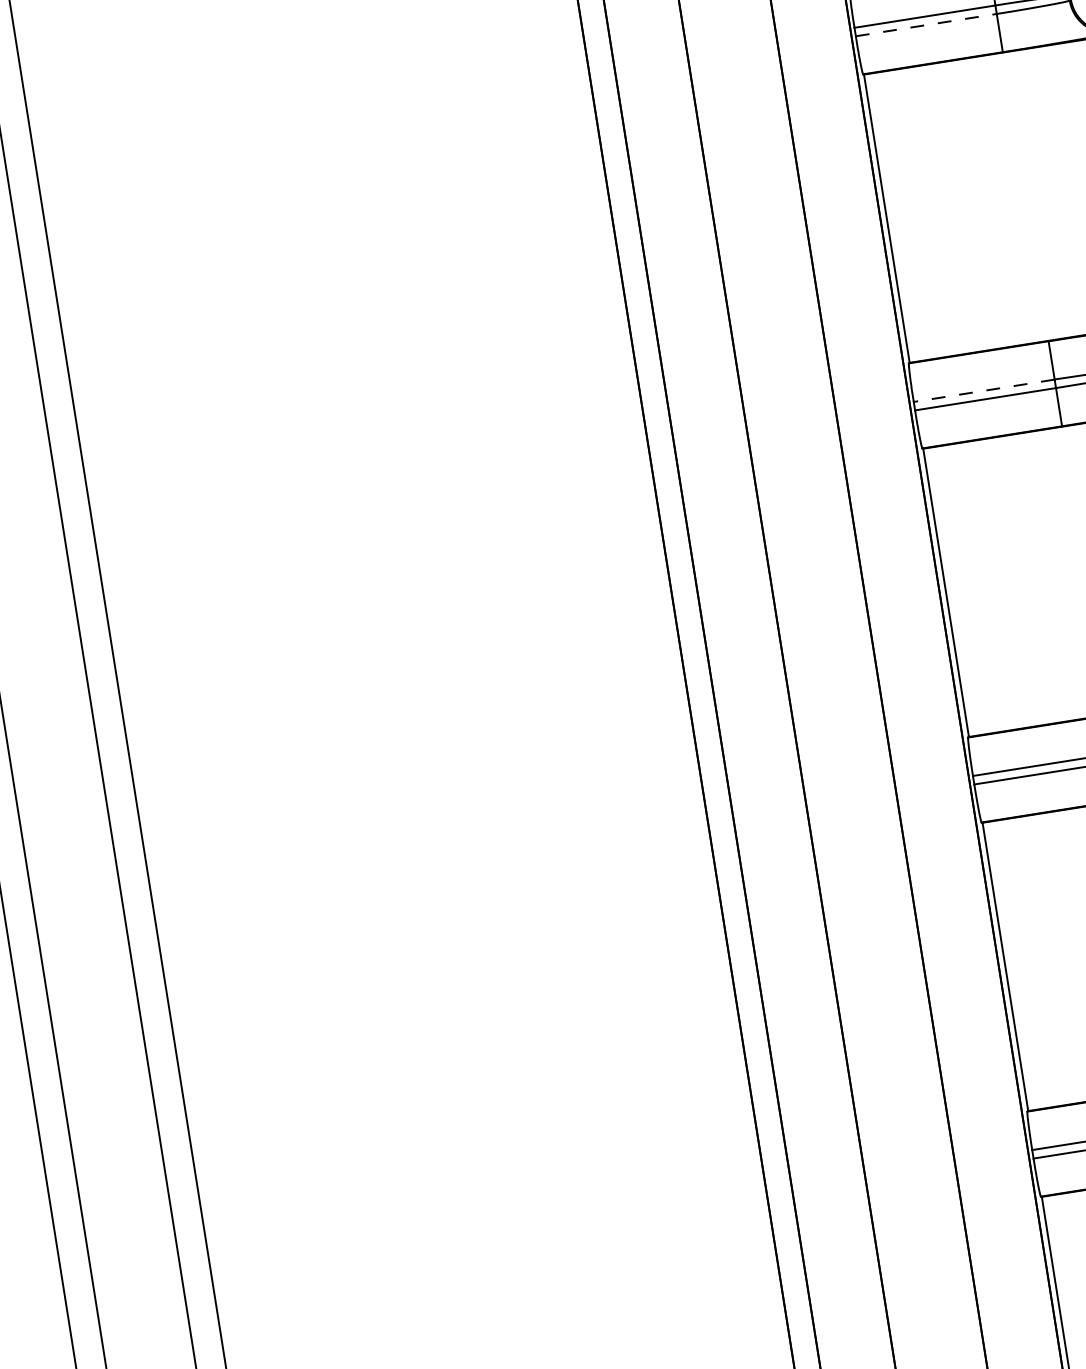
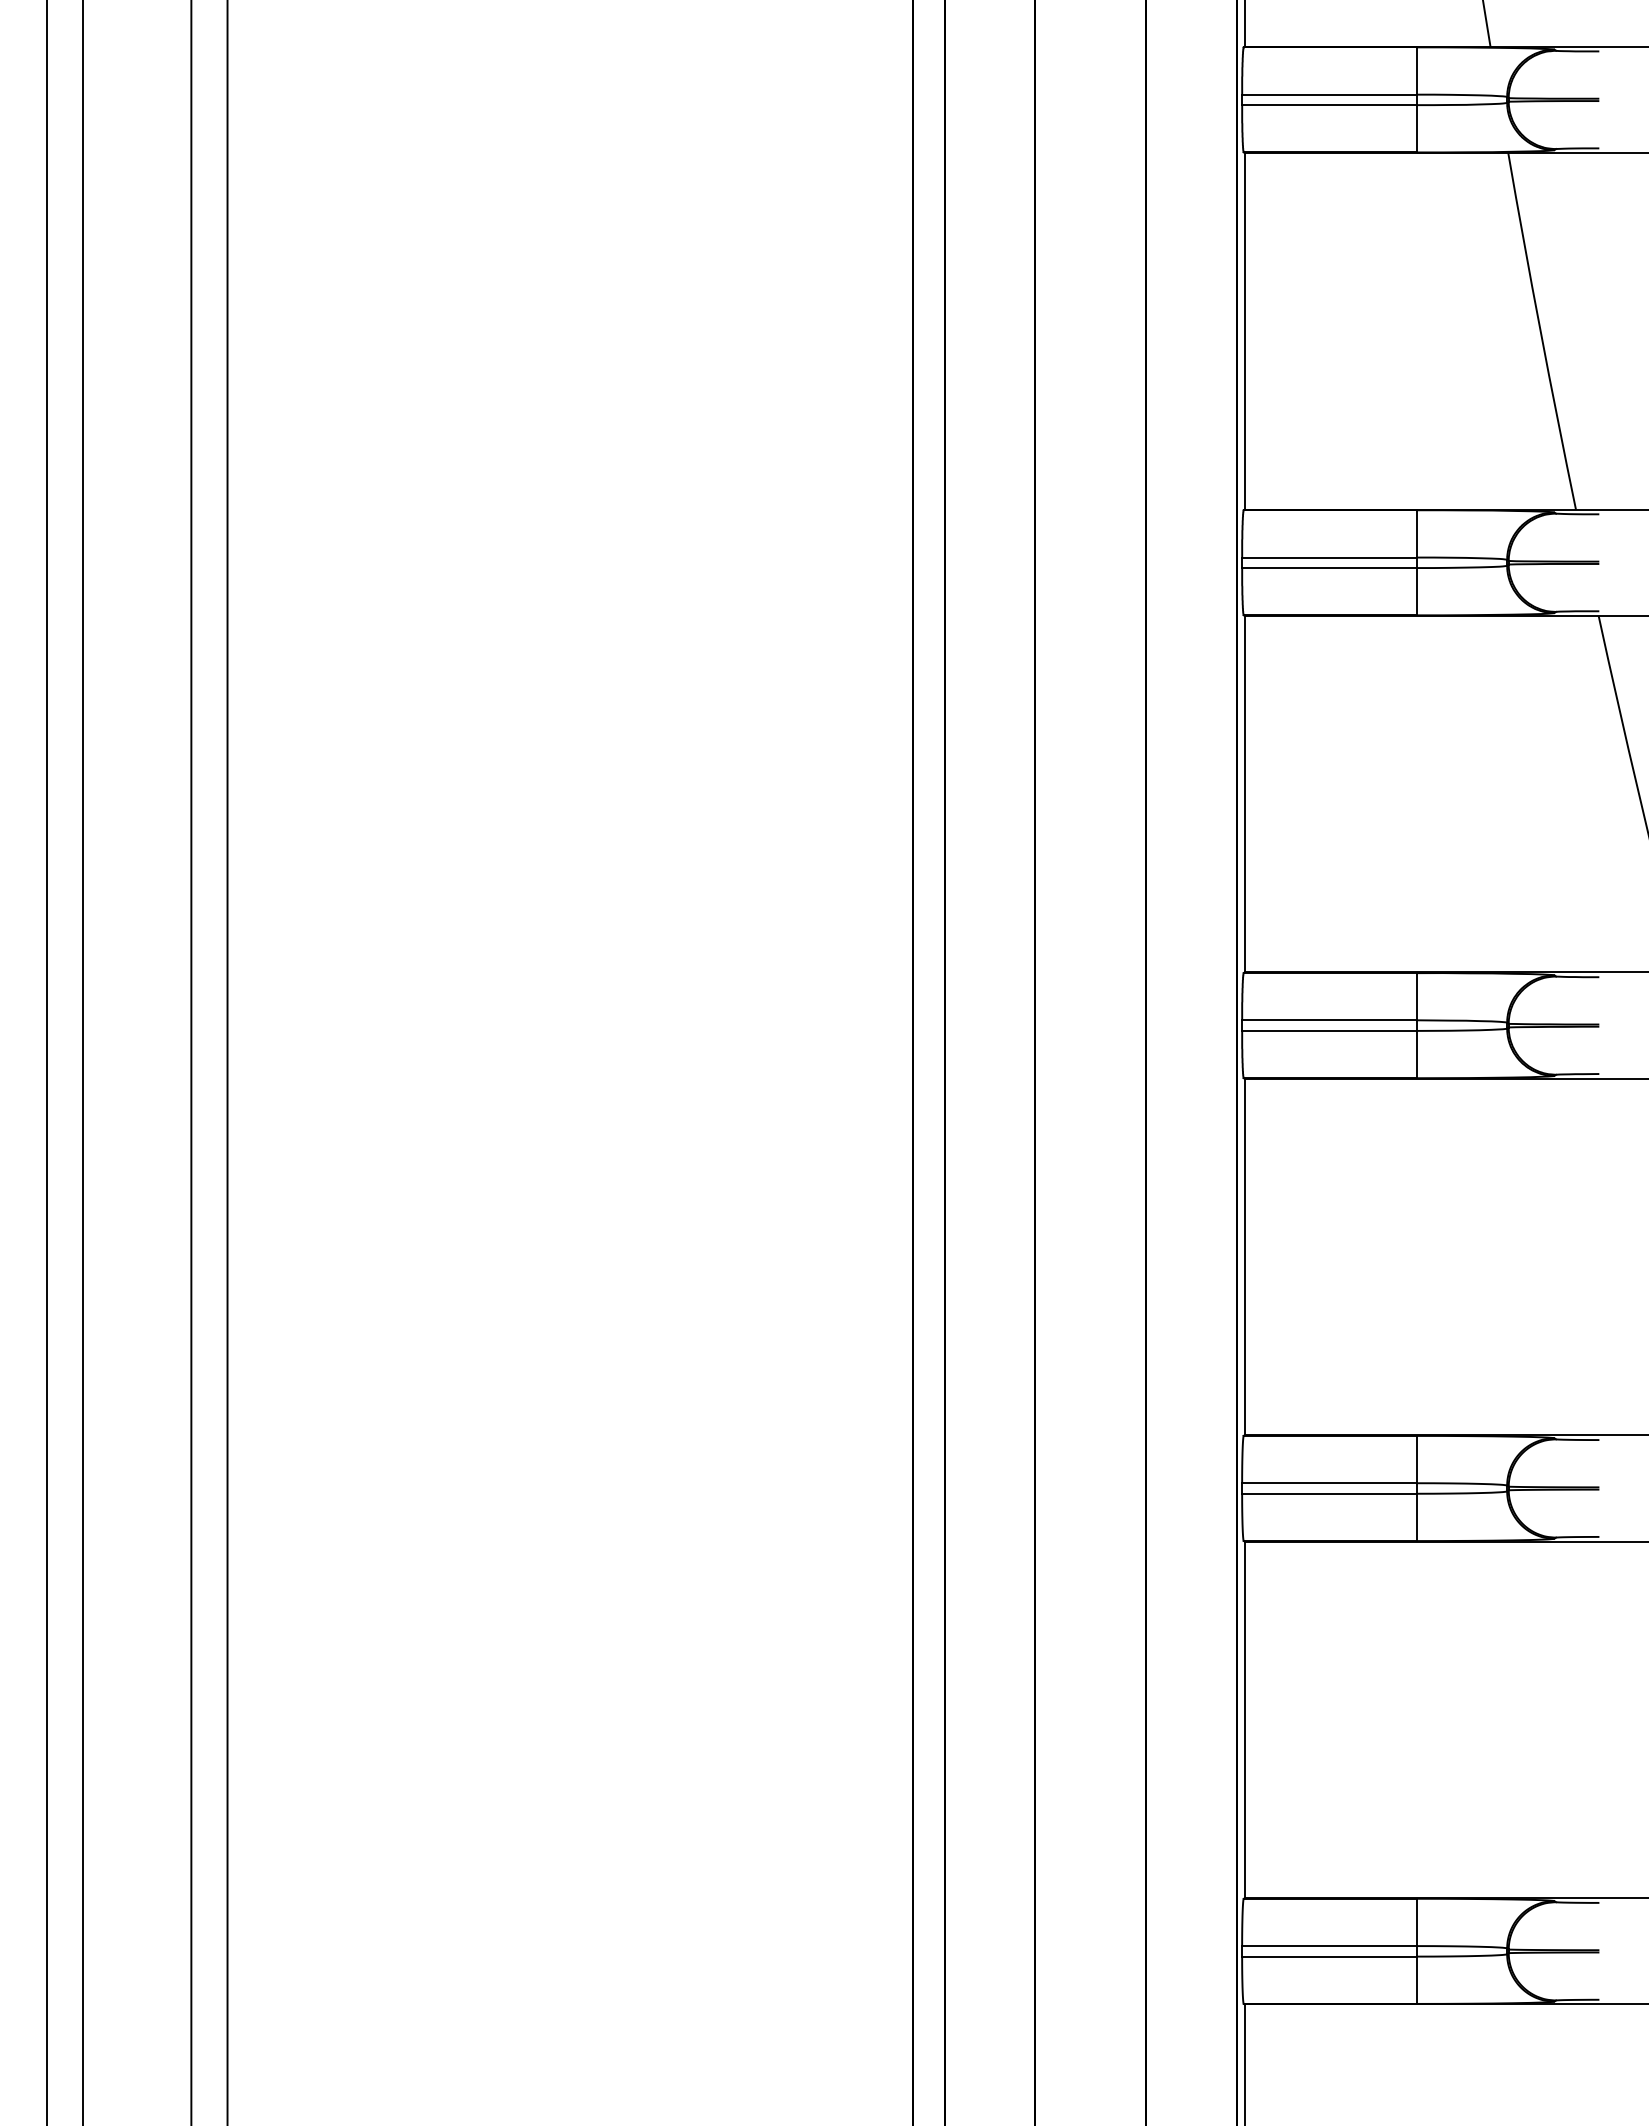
line: (926, 25) -> (1329, 568), dashed -> solid
line: (983, 390) -> (1328, 1020), dashed -> solid

